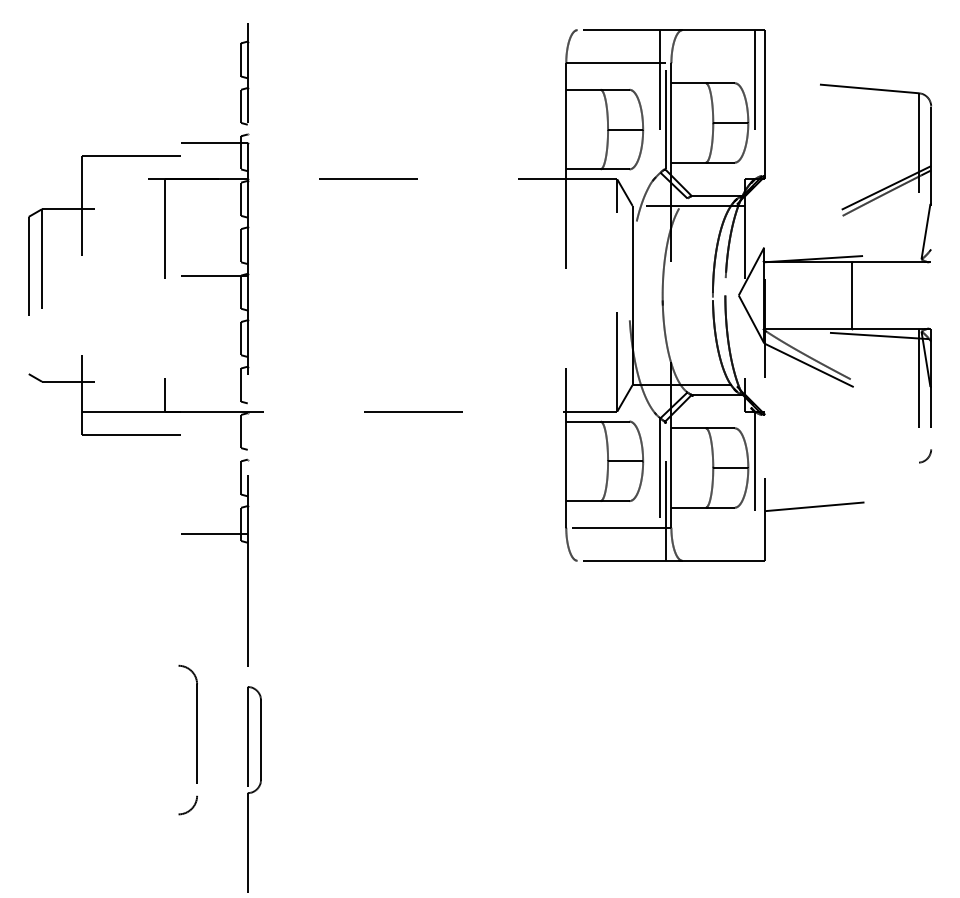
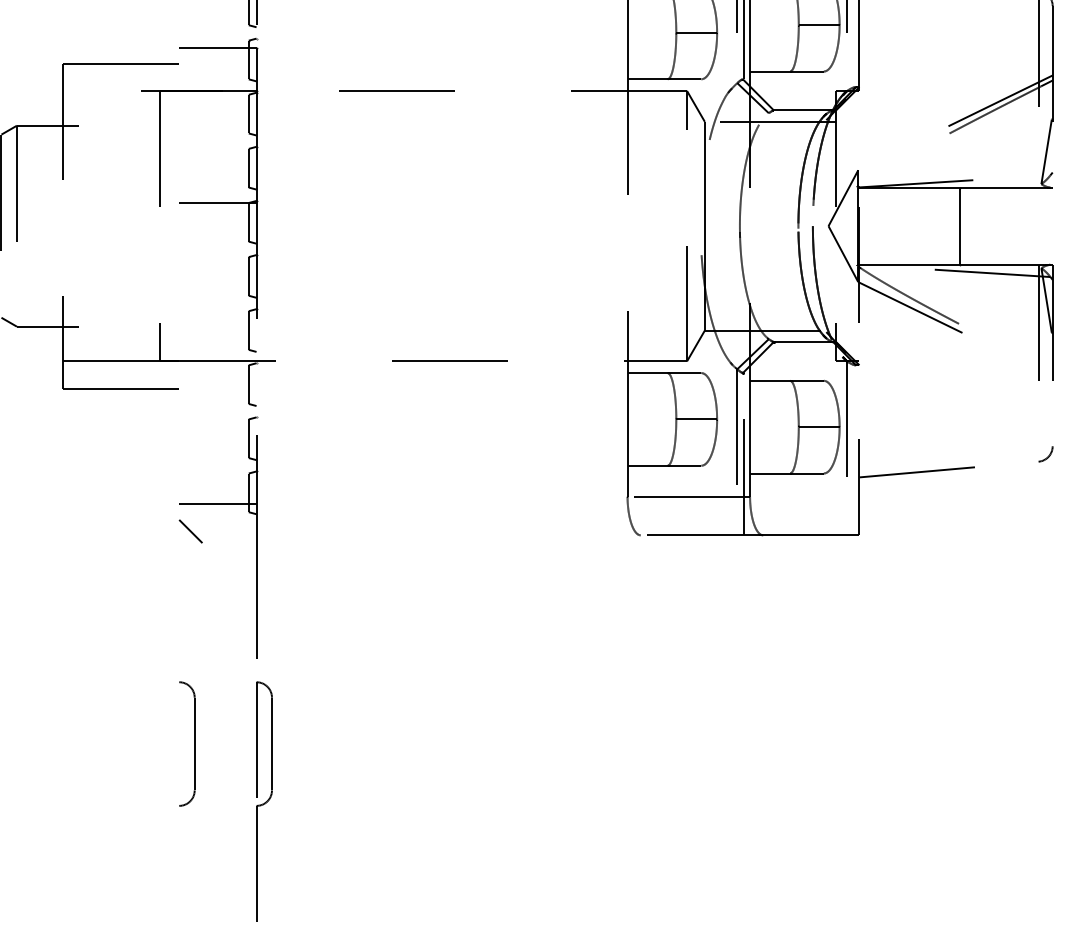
arc: (927, 457) -> (1048, 455), moved
line: (191, 557) -> (191, 531), added
part: (188, 739) -> (187, 743), size x0.71

